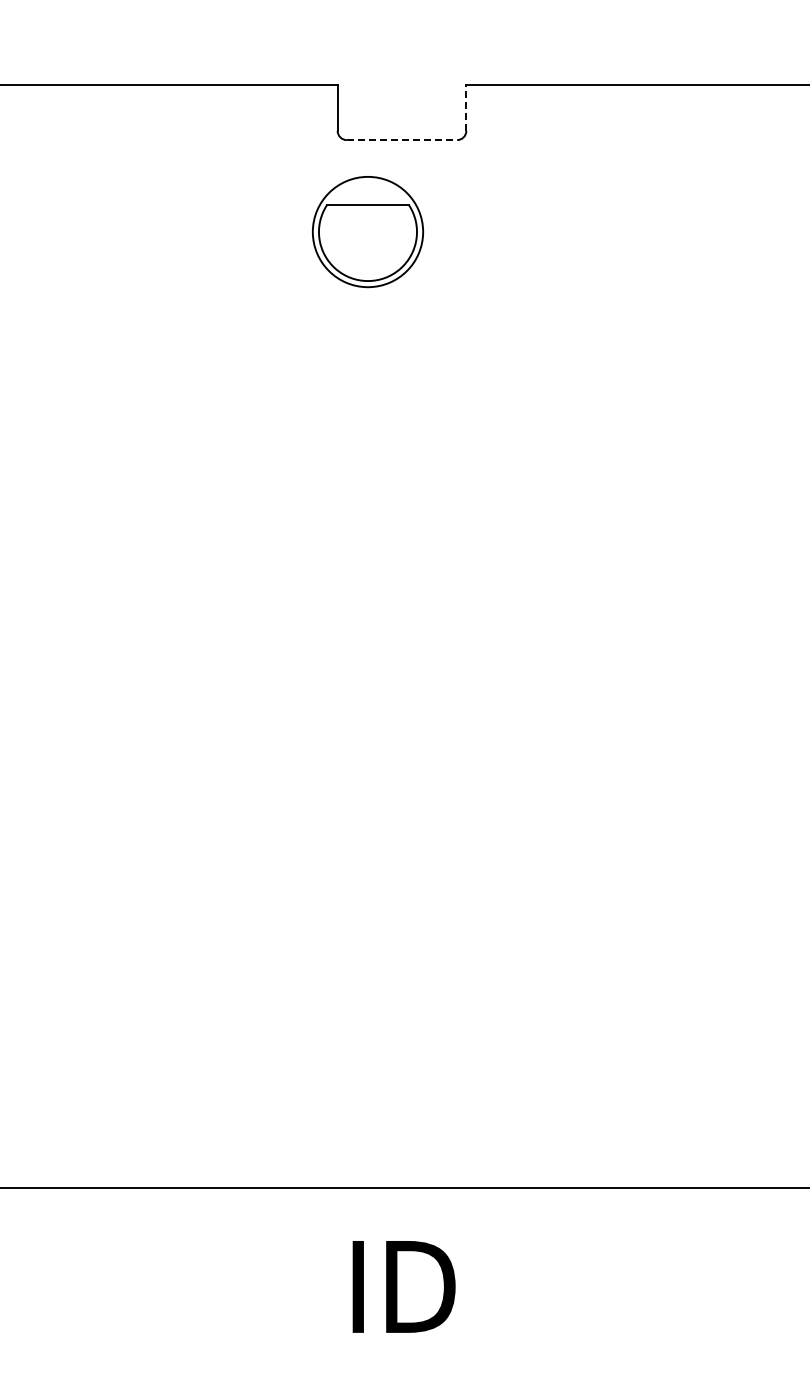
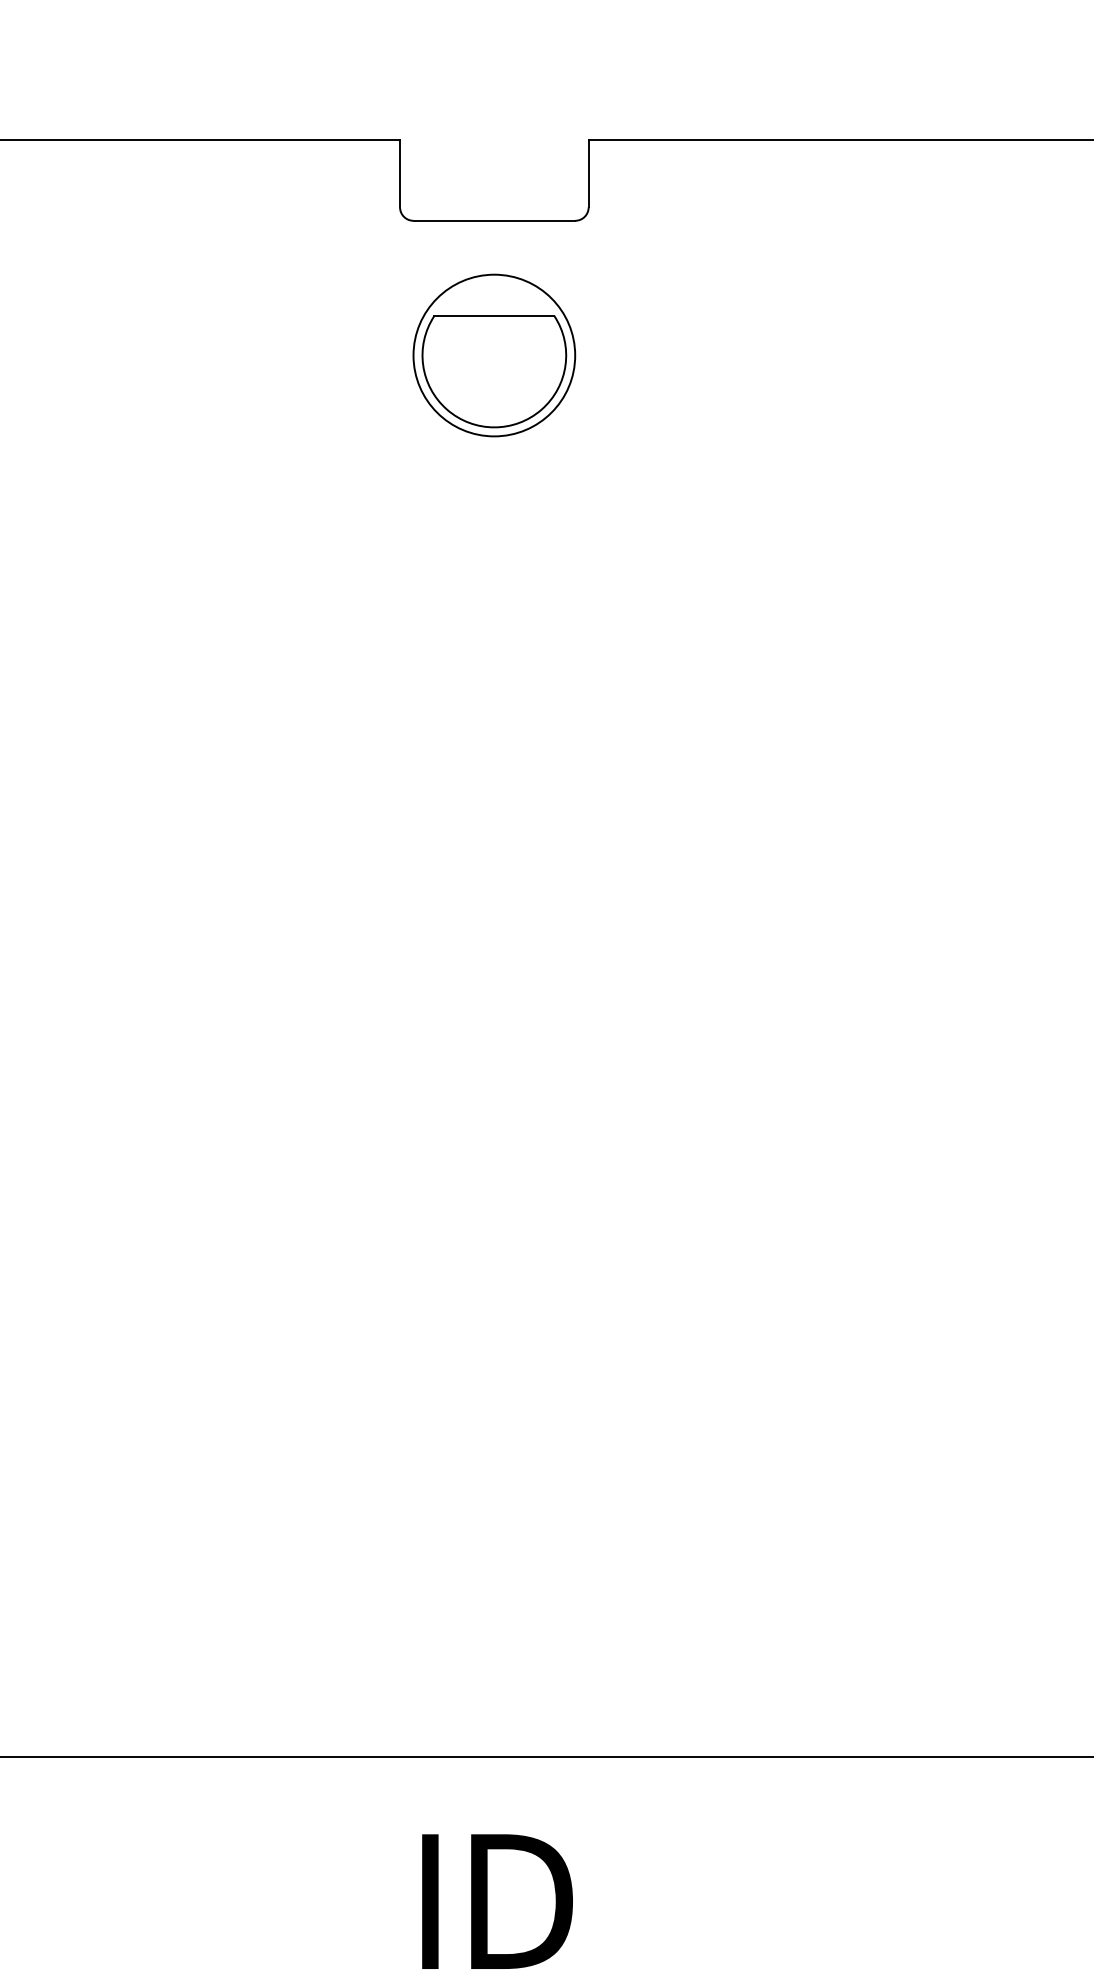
line: (466, 107) -> (588, 173), dashed -> solid
line: (402, 140) -> (495, 221), dashed -> solid
part: (367, 232) -> (493, 356), moved

